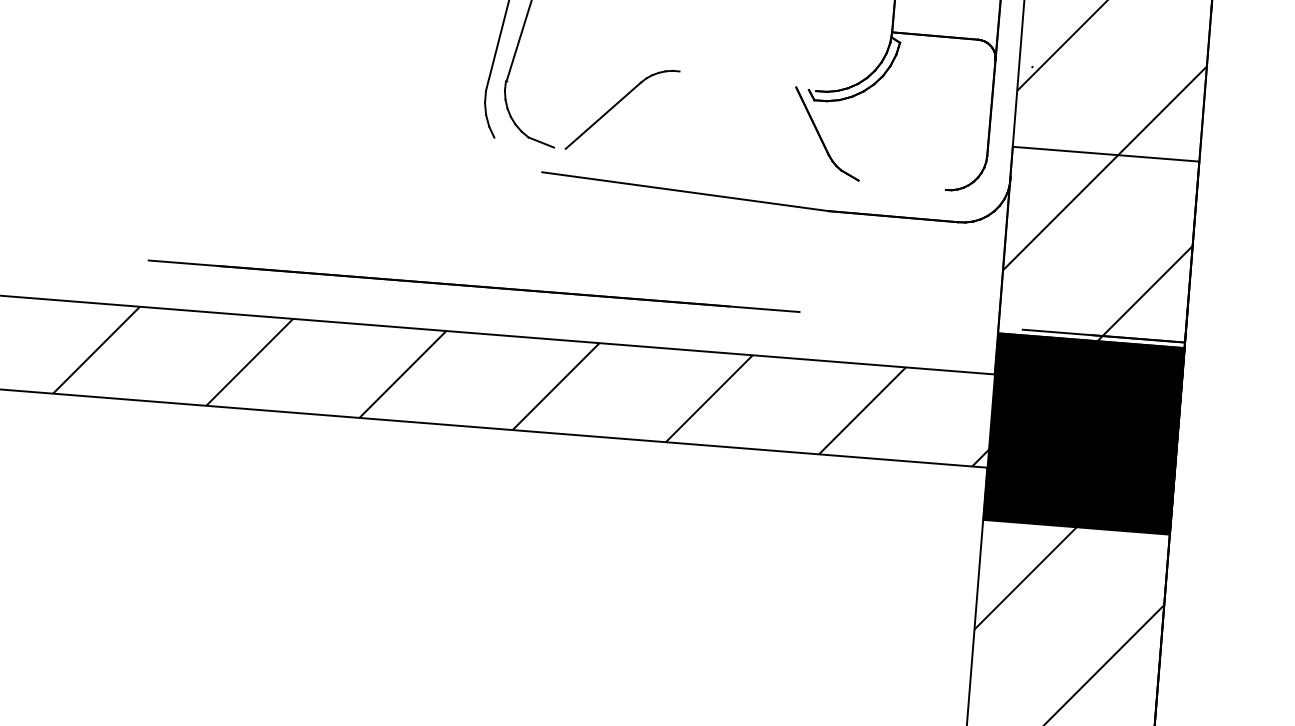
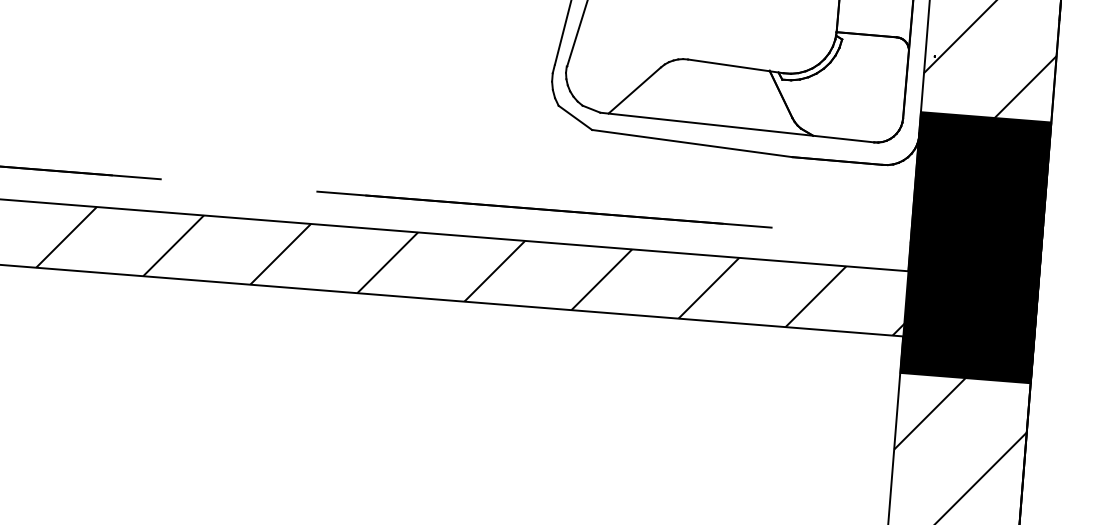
line: (747, 81) -> (735, 66), added
line: (518, 154) -> (575, 117), added
line: (750, 168) -> (737, 127), added
fill: (1098, 247) -> (980, 182), added

